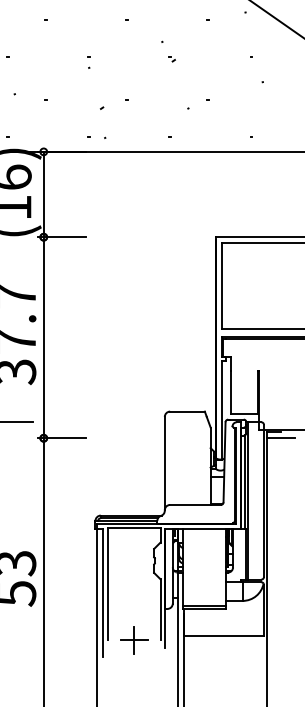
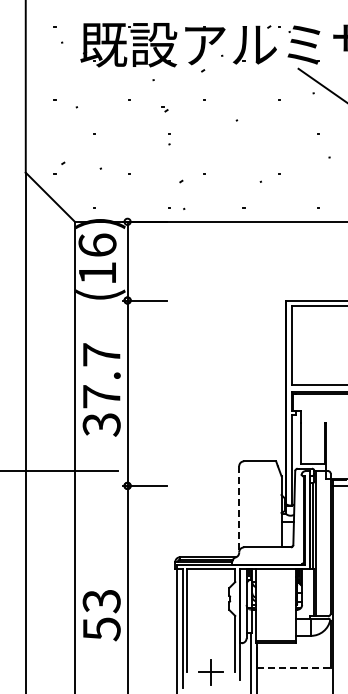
part: (171, 59) -> (164, 109), moved
line: (165, 463) -> (239, 509), solid -> dashed
line: (223, 635) -> (293, 667), solid -> dashed

